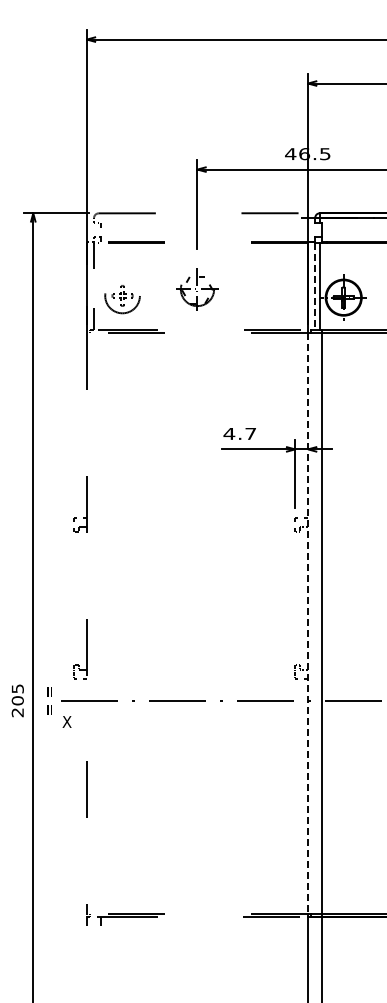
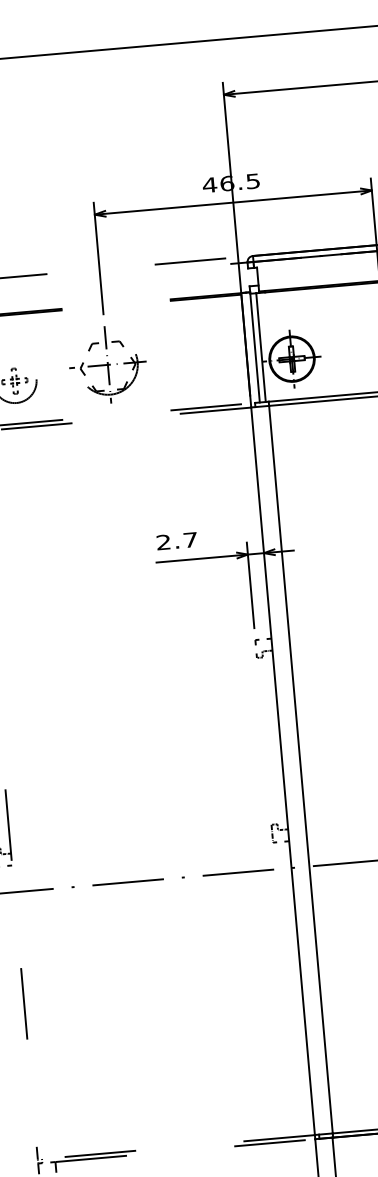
line: (315, 286) -> (255, 348), dashed -> solid
part: (197, 289) -> (107, 364), size x1.43
text: (229, 433) -> (163, 541), 4.7 -> 2.7
line: (308, 623) -> (283, 771), dashed -> solid

